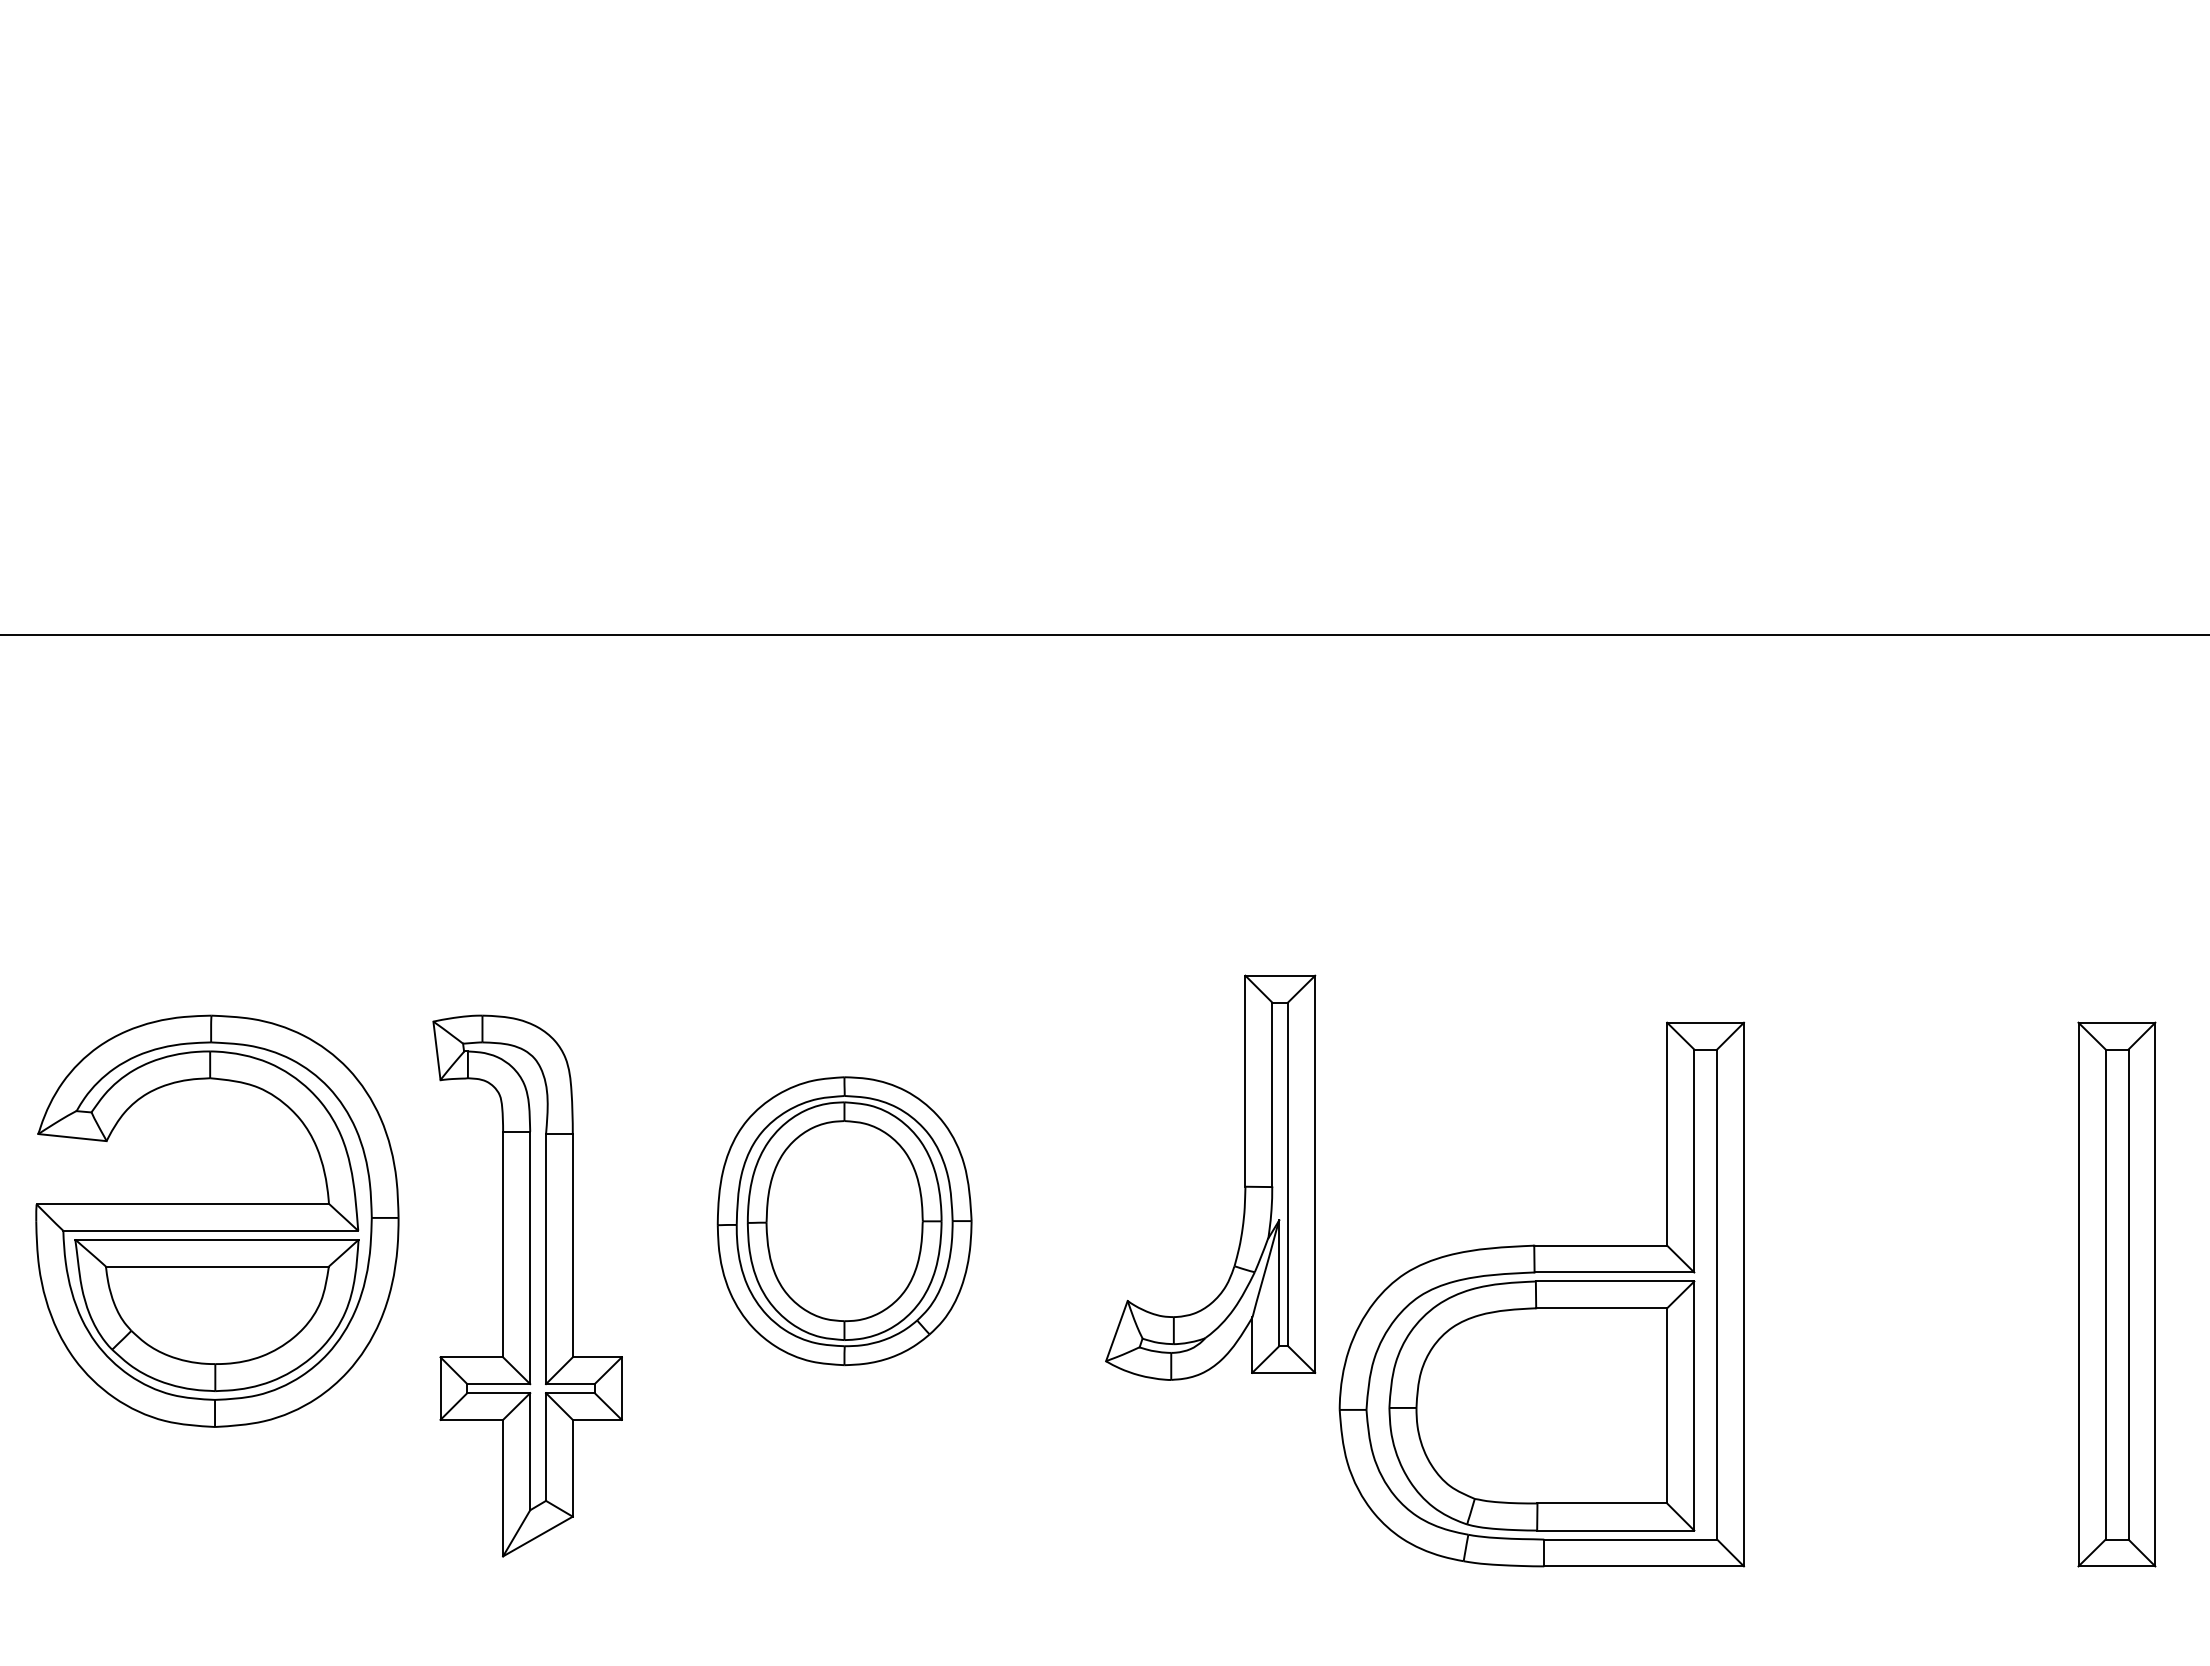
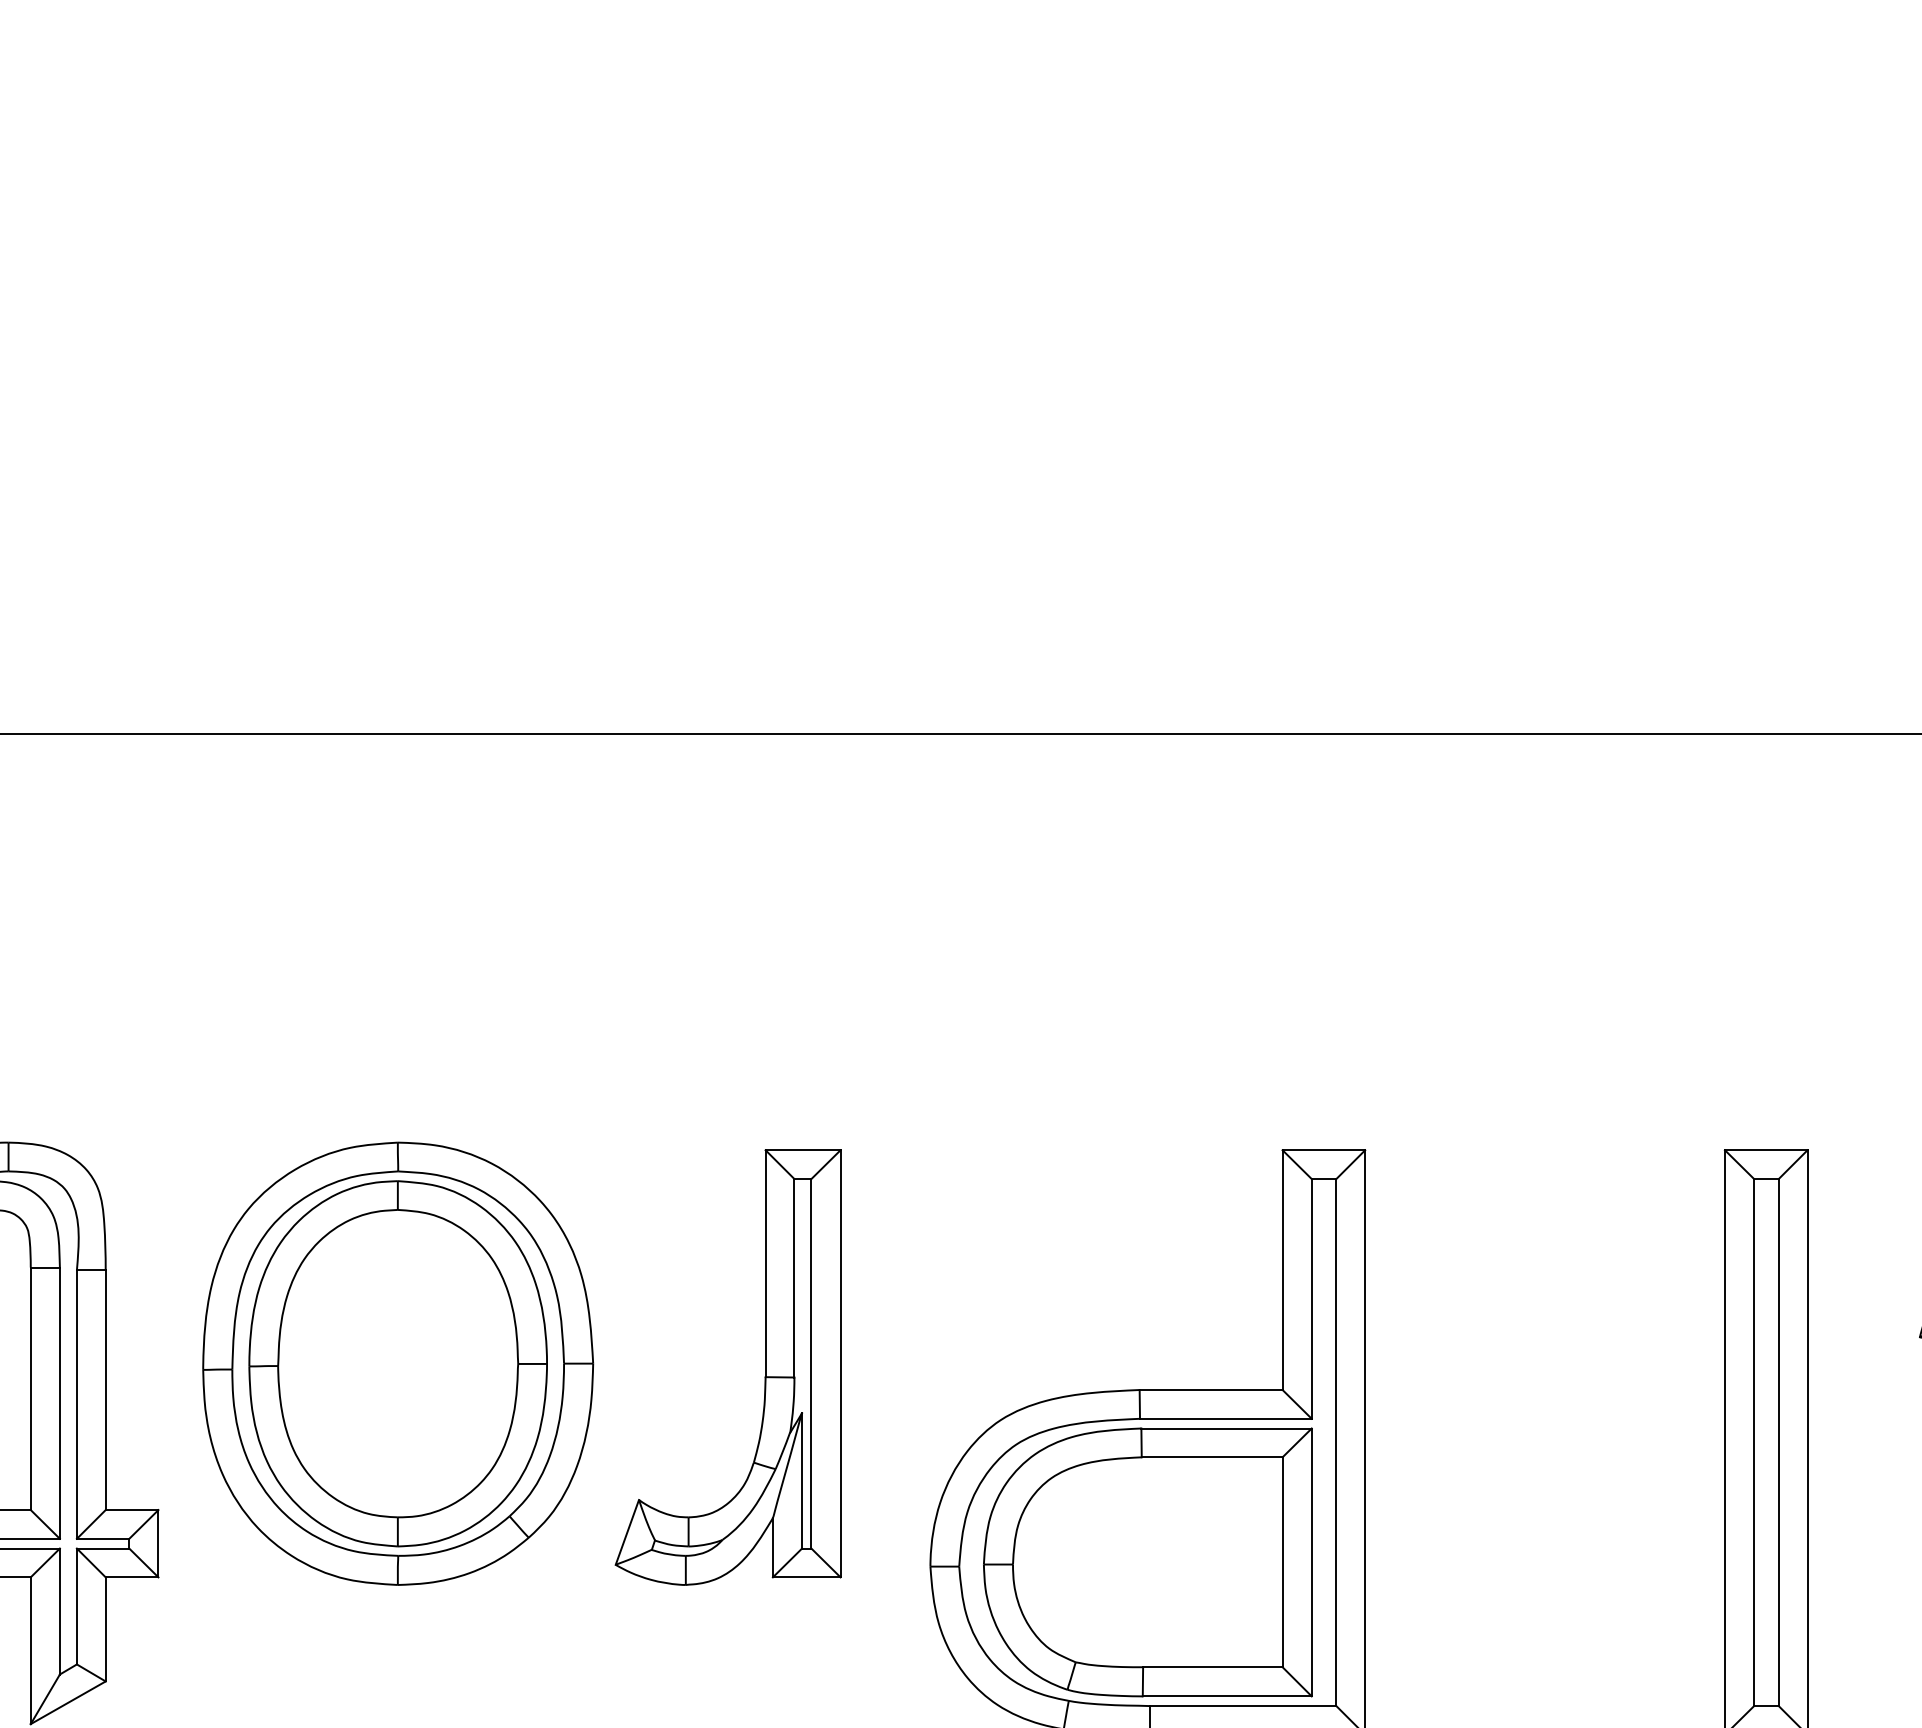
part: (1244, 1177) -> (764, 1367), moved
part: (844, 1220) -> (397, 1362), size x1.43

